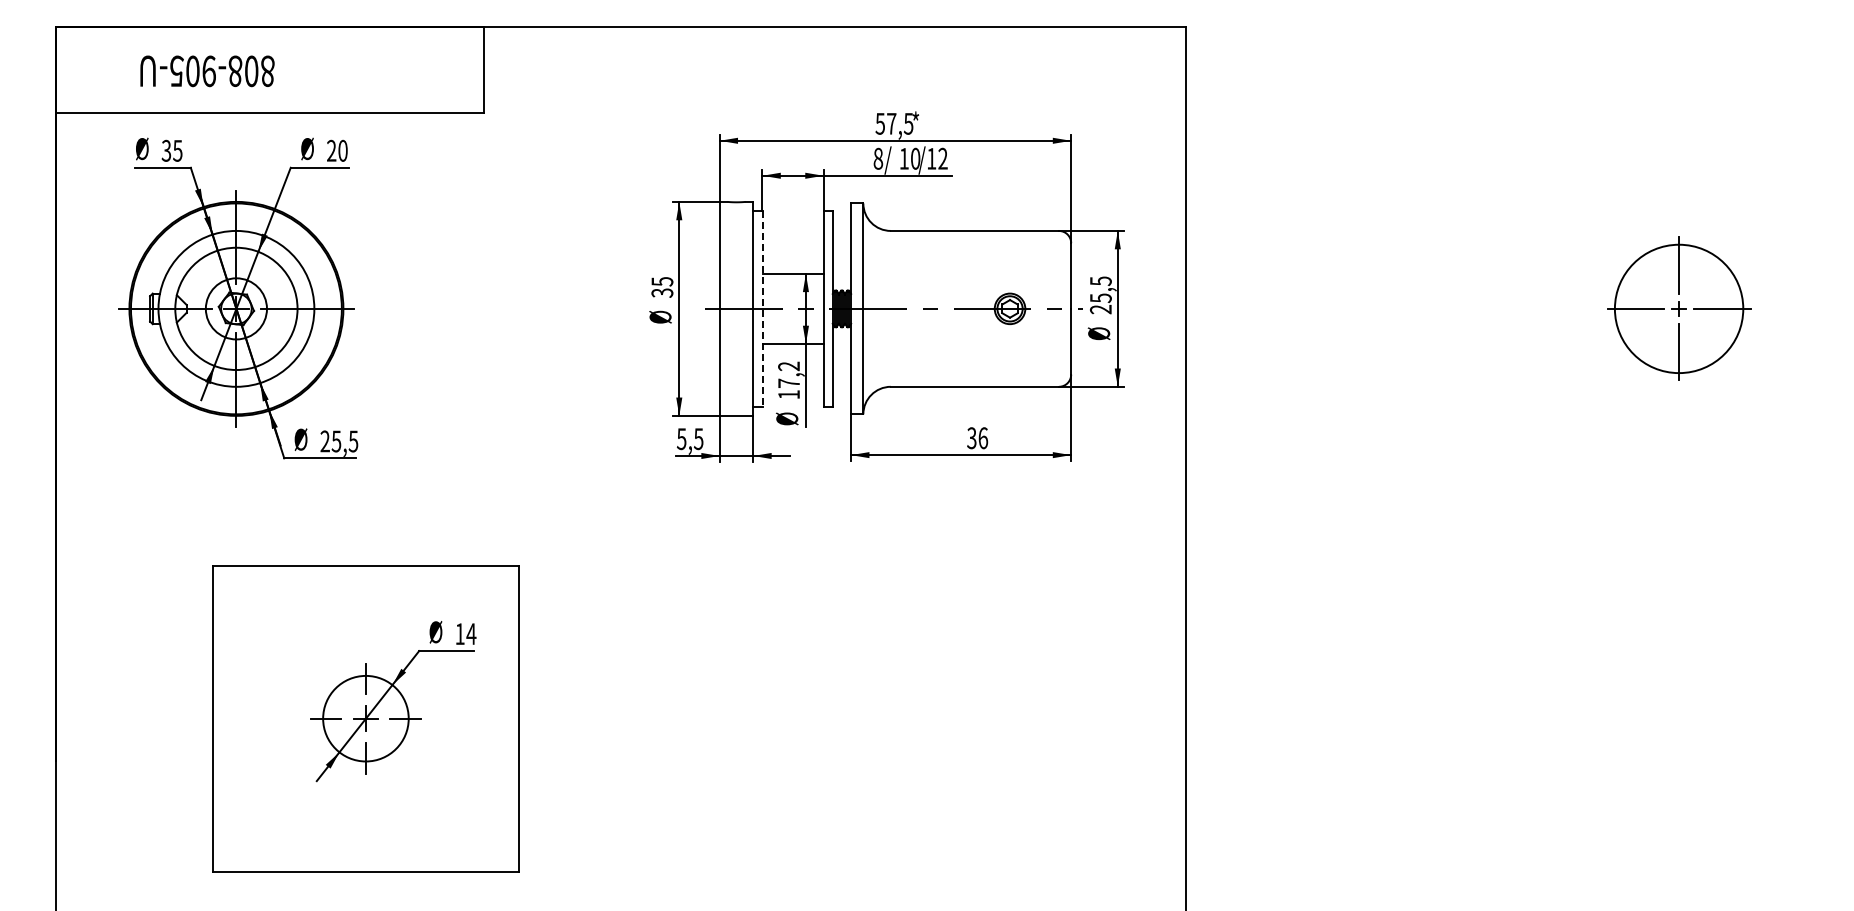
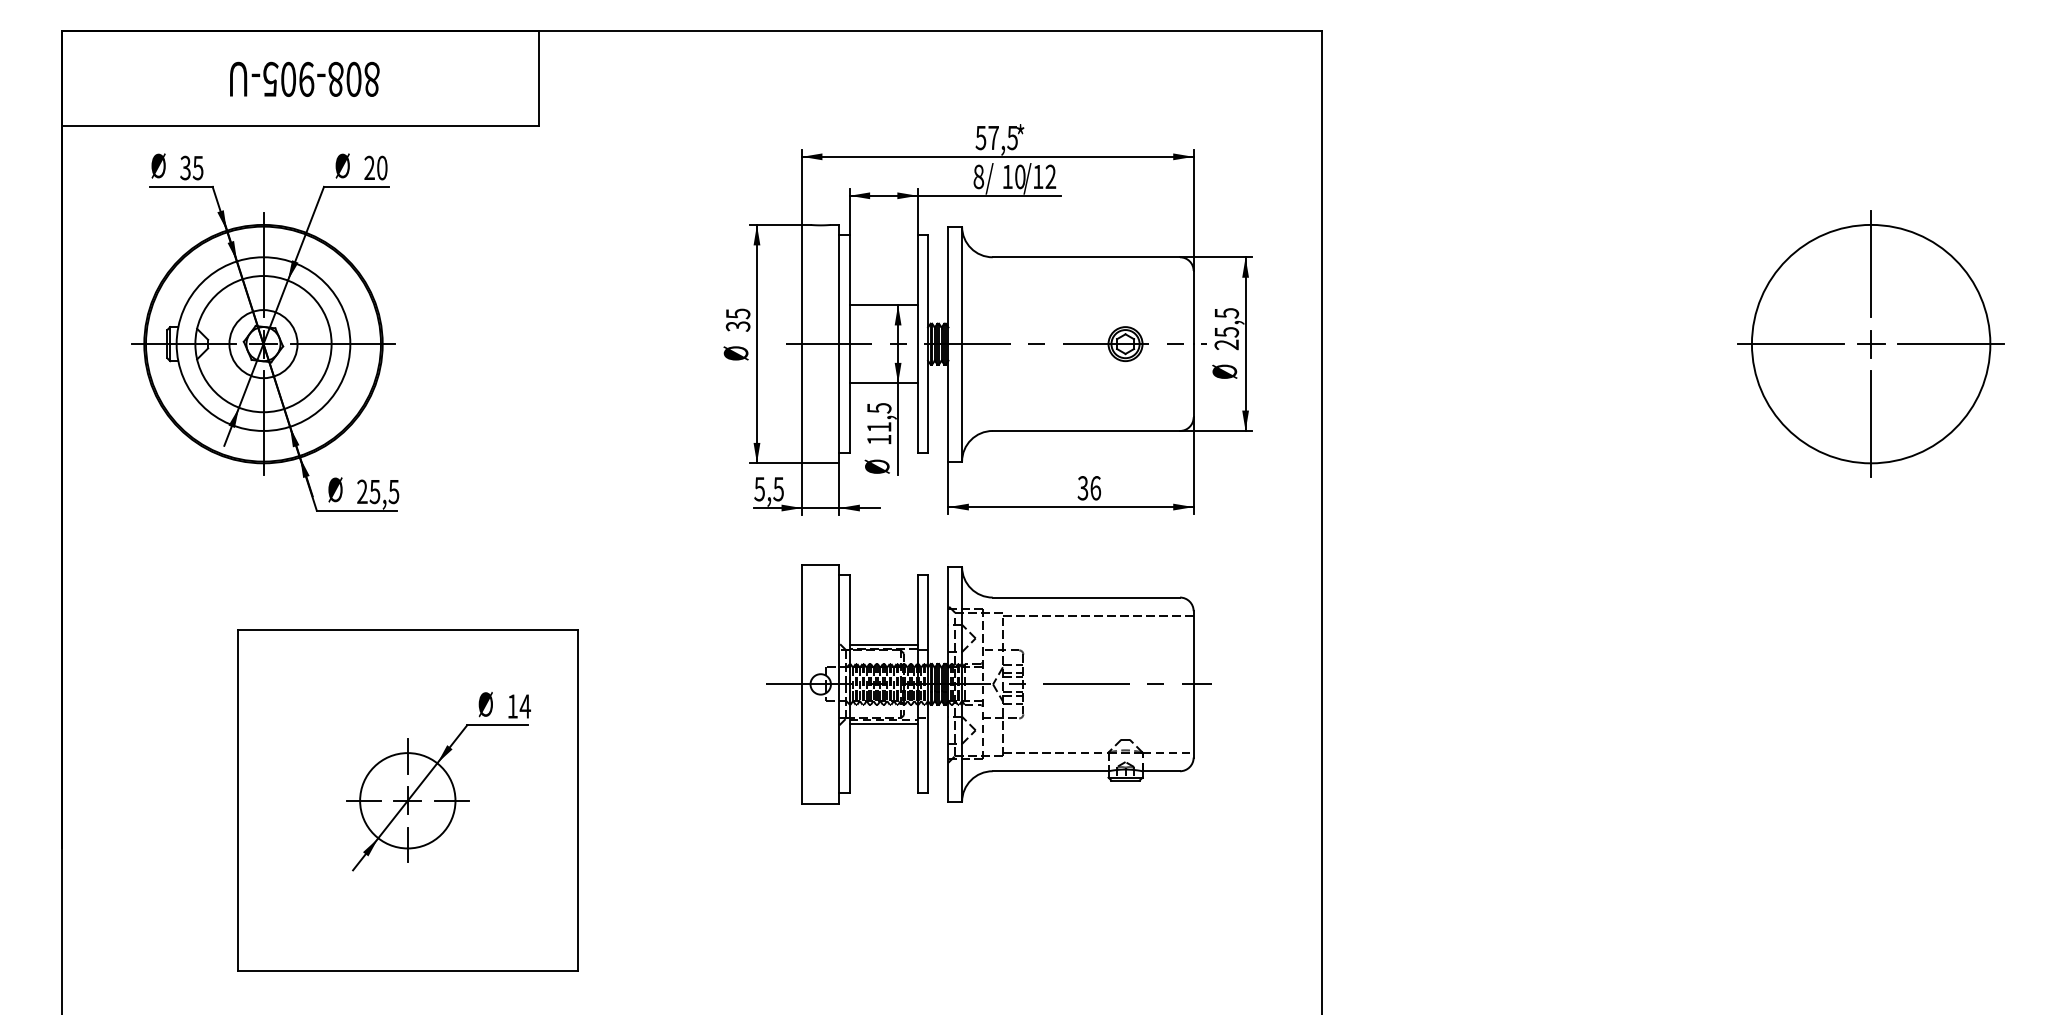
text: (207, 71) -> (304, 79), moved
line: (762, 308) -> (849, 343), dashed -> solid
part: (1678, 308) -> (1870, 343), size x1.67
text: (789, 374) -> (879, 417), 17,2 -> 11,5
part: (887, 613) -> (988, 683), added

